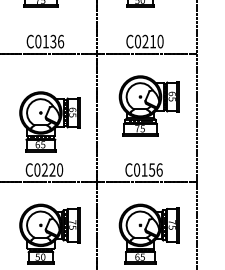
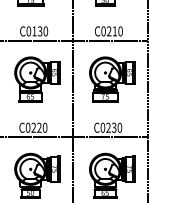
text: (60, 41) -> (45, 31), C0136 -> C0130
part: (49, 121) -> (37, 79), moved
text: (152, 169) -> (114, 127), C0156 -> C0230

